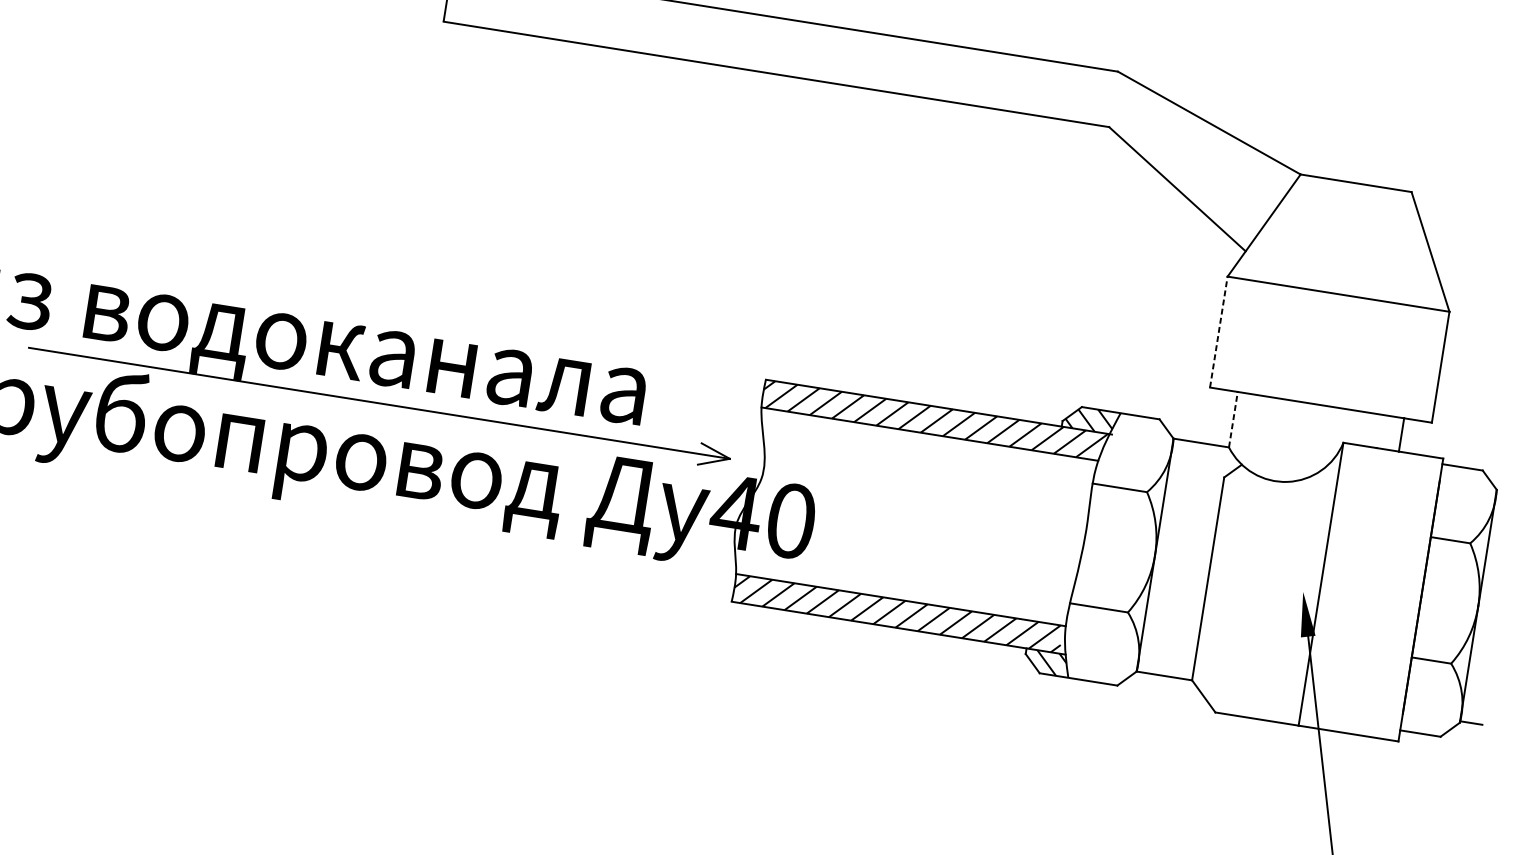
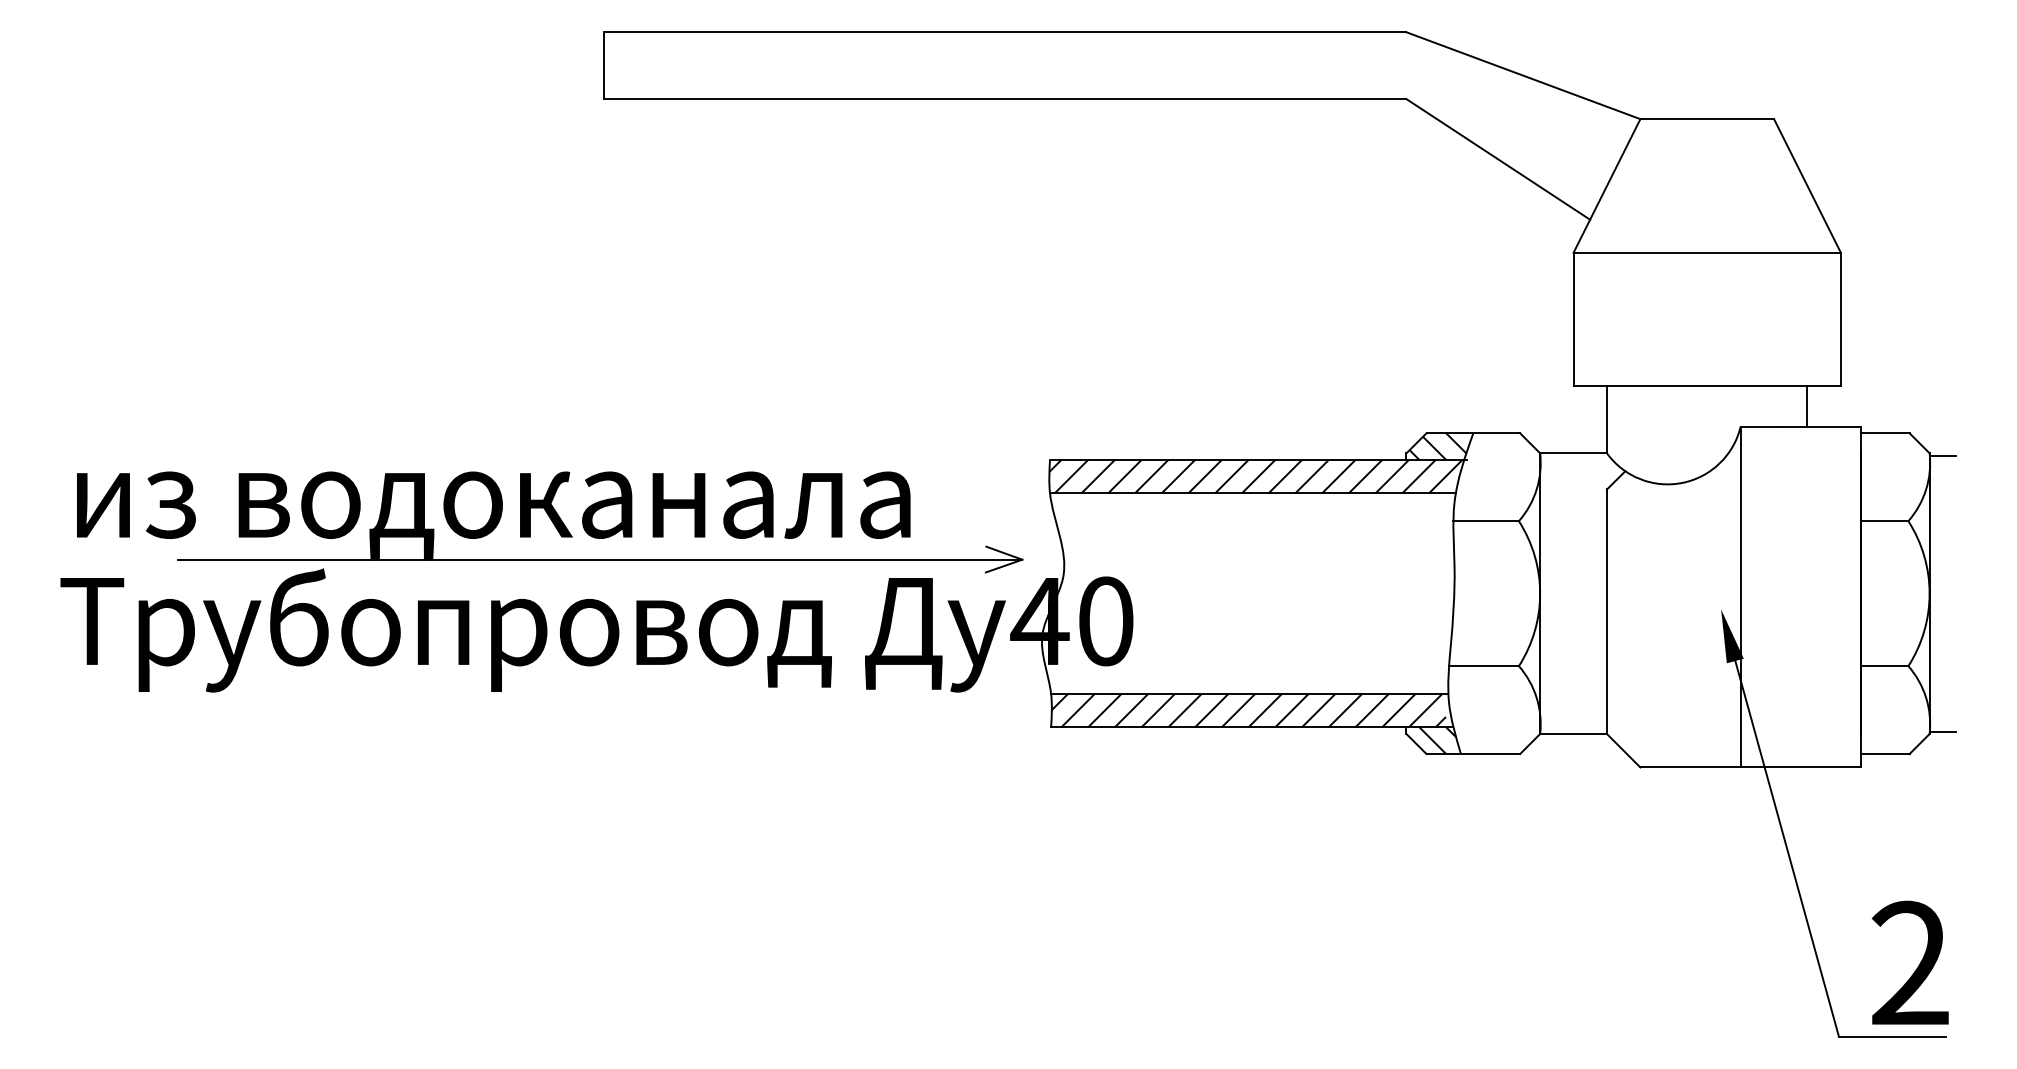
line: (1218, 331) -> (1573, 319), dashed -> solid
line: (1233, 419) -> (1606, 419), dashed -> solid
line: (1507, 494) -> (1942, 456), added

